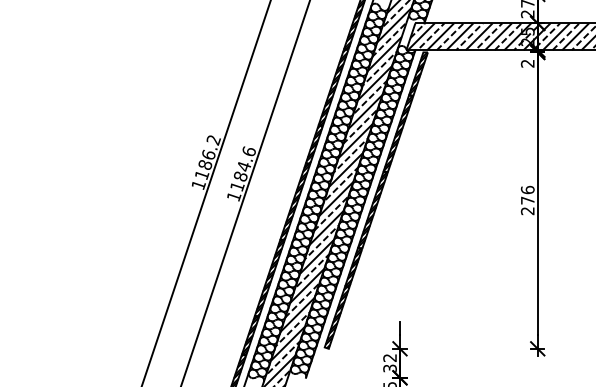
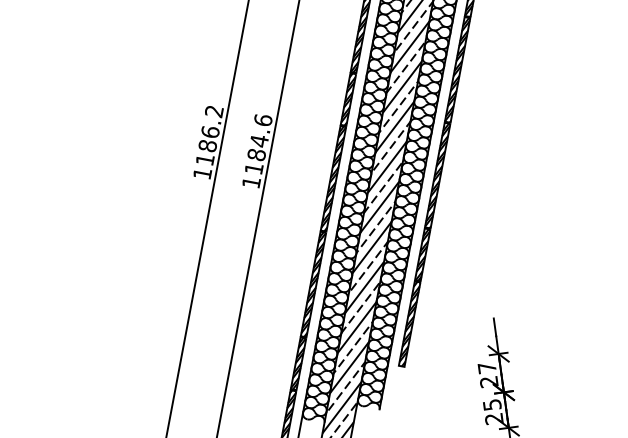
text: (389, 363) -> (487, 375), 32 -> 27

